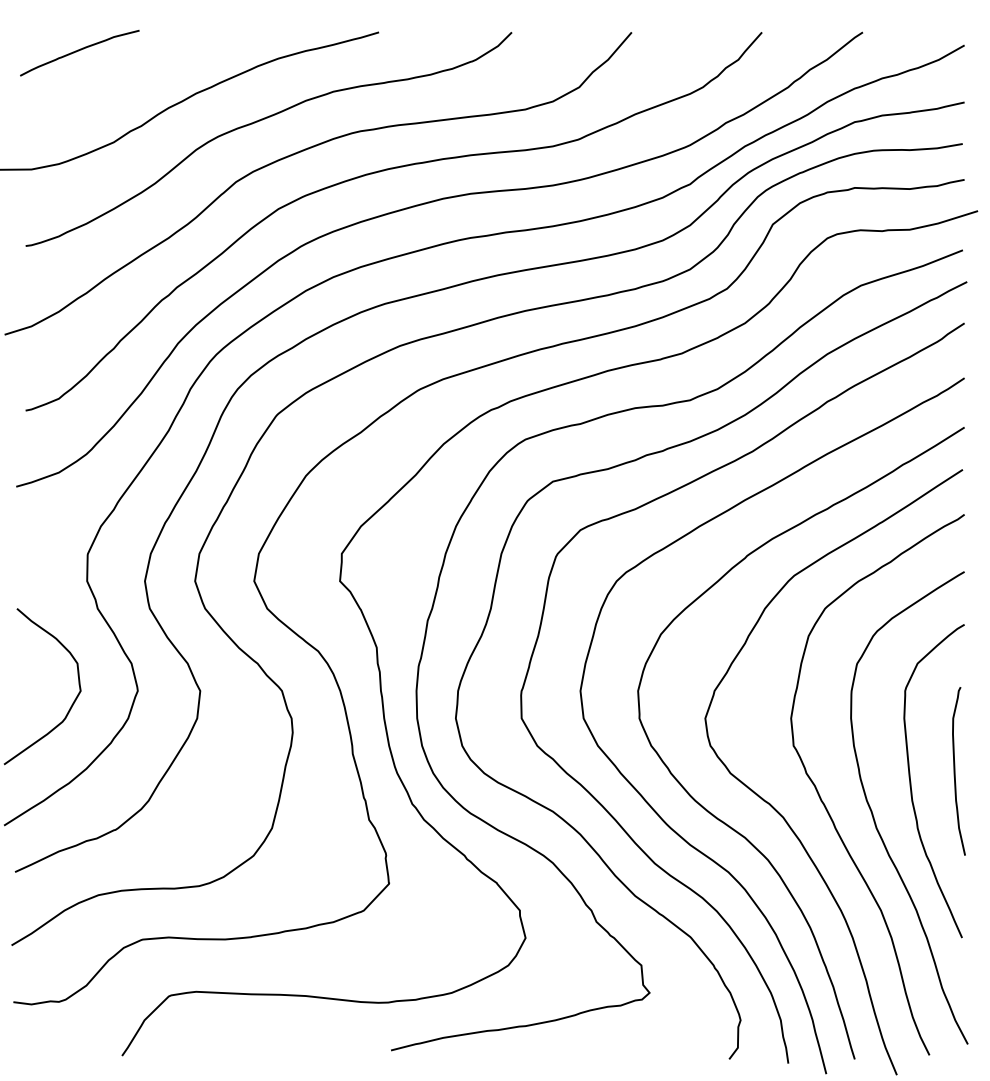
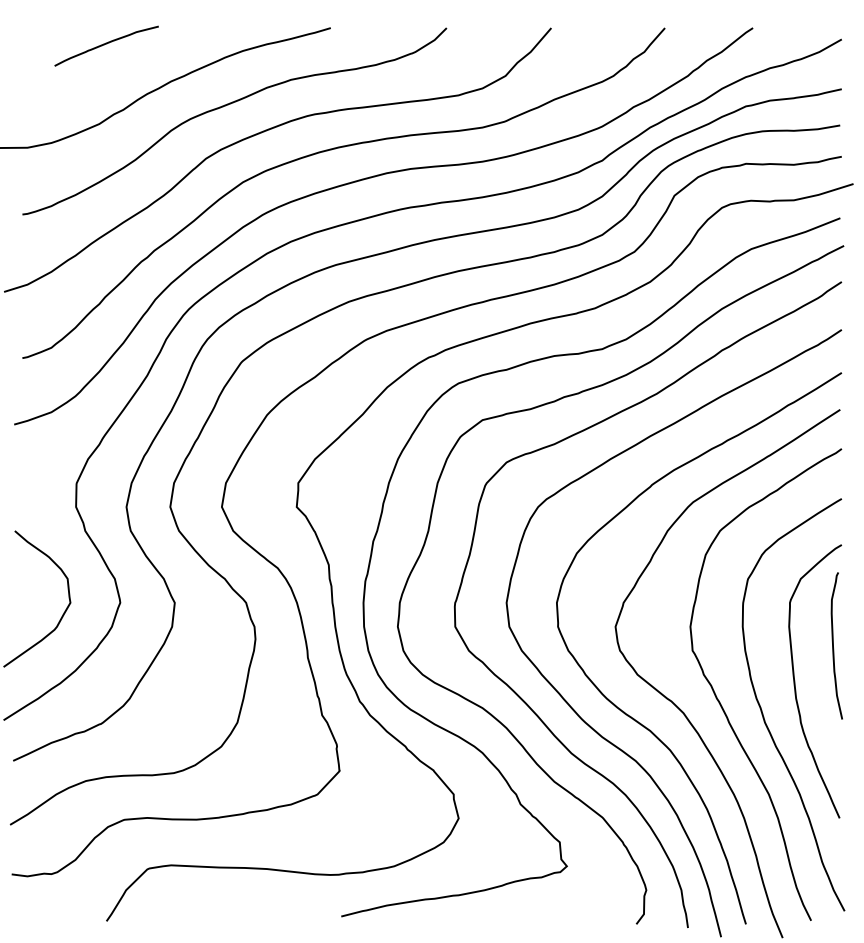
curve: (79, 51) -> (106, 44), moved
curve: (955, 770) -> (833, 645), moved

